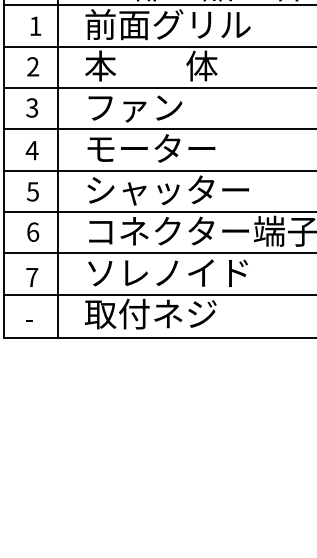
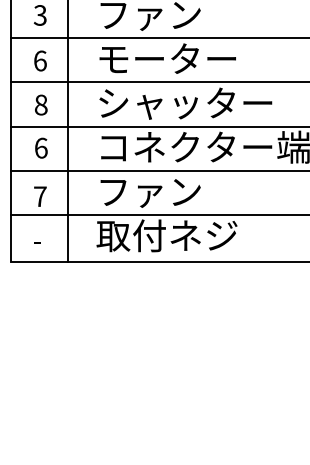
text: (31, 150) -> (39, 60), 4 -> 6
text: (32, 191) -> (40, 104), 5 -> 8
text: (167, 273) -> (184, 192), ソレノイド -> ファン

